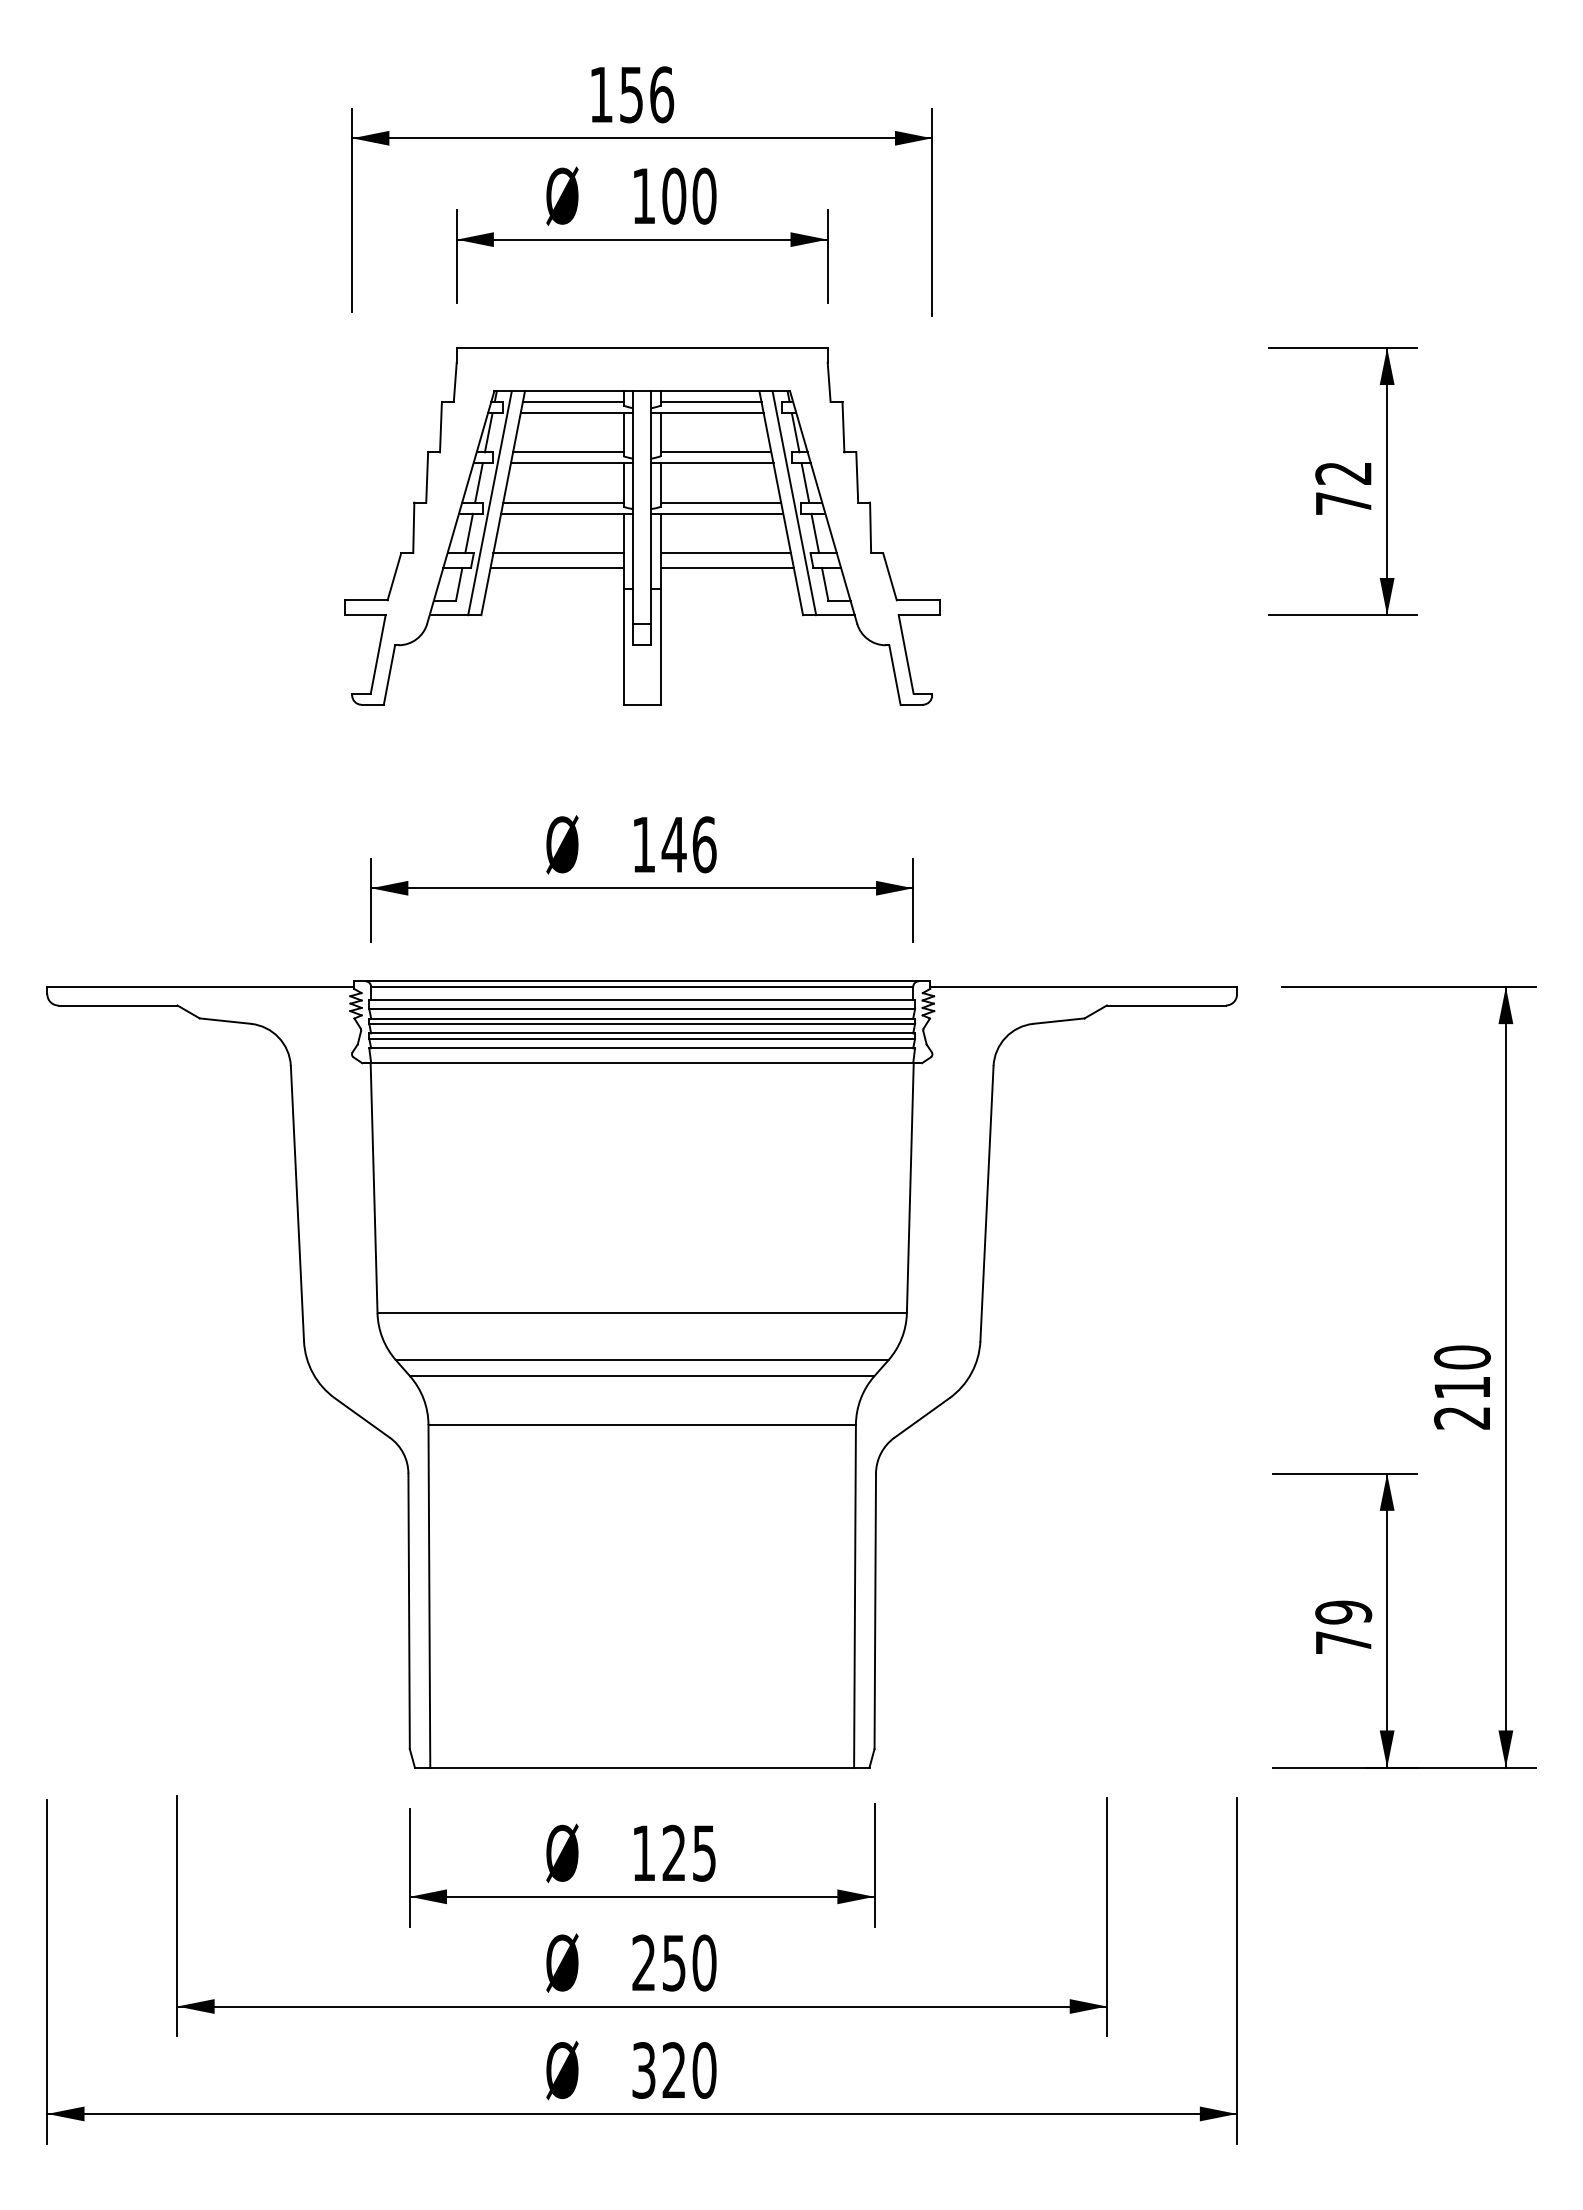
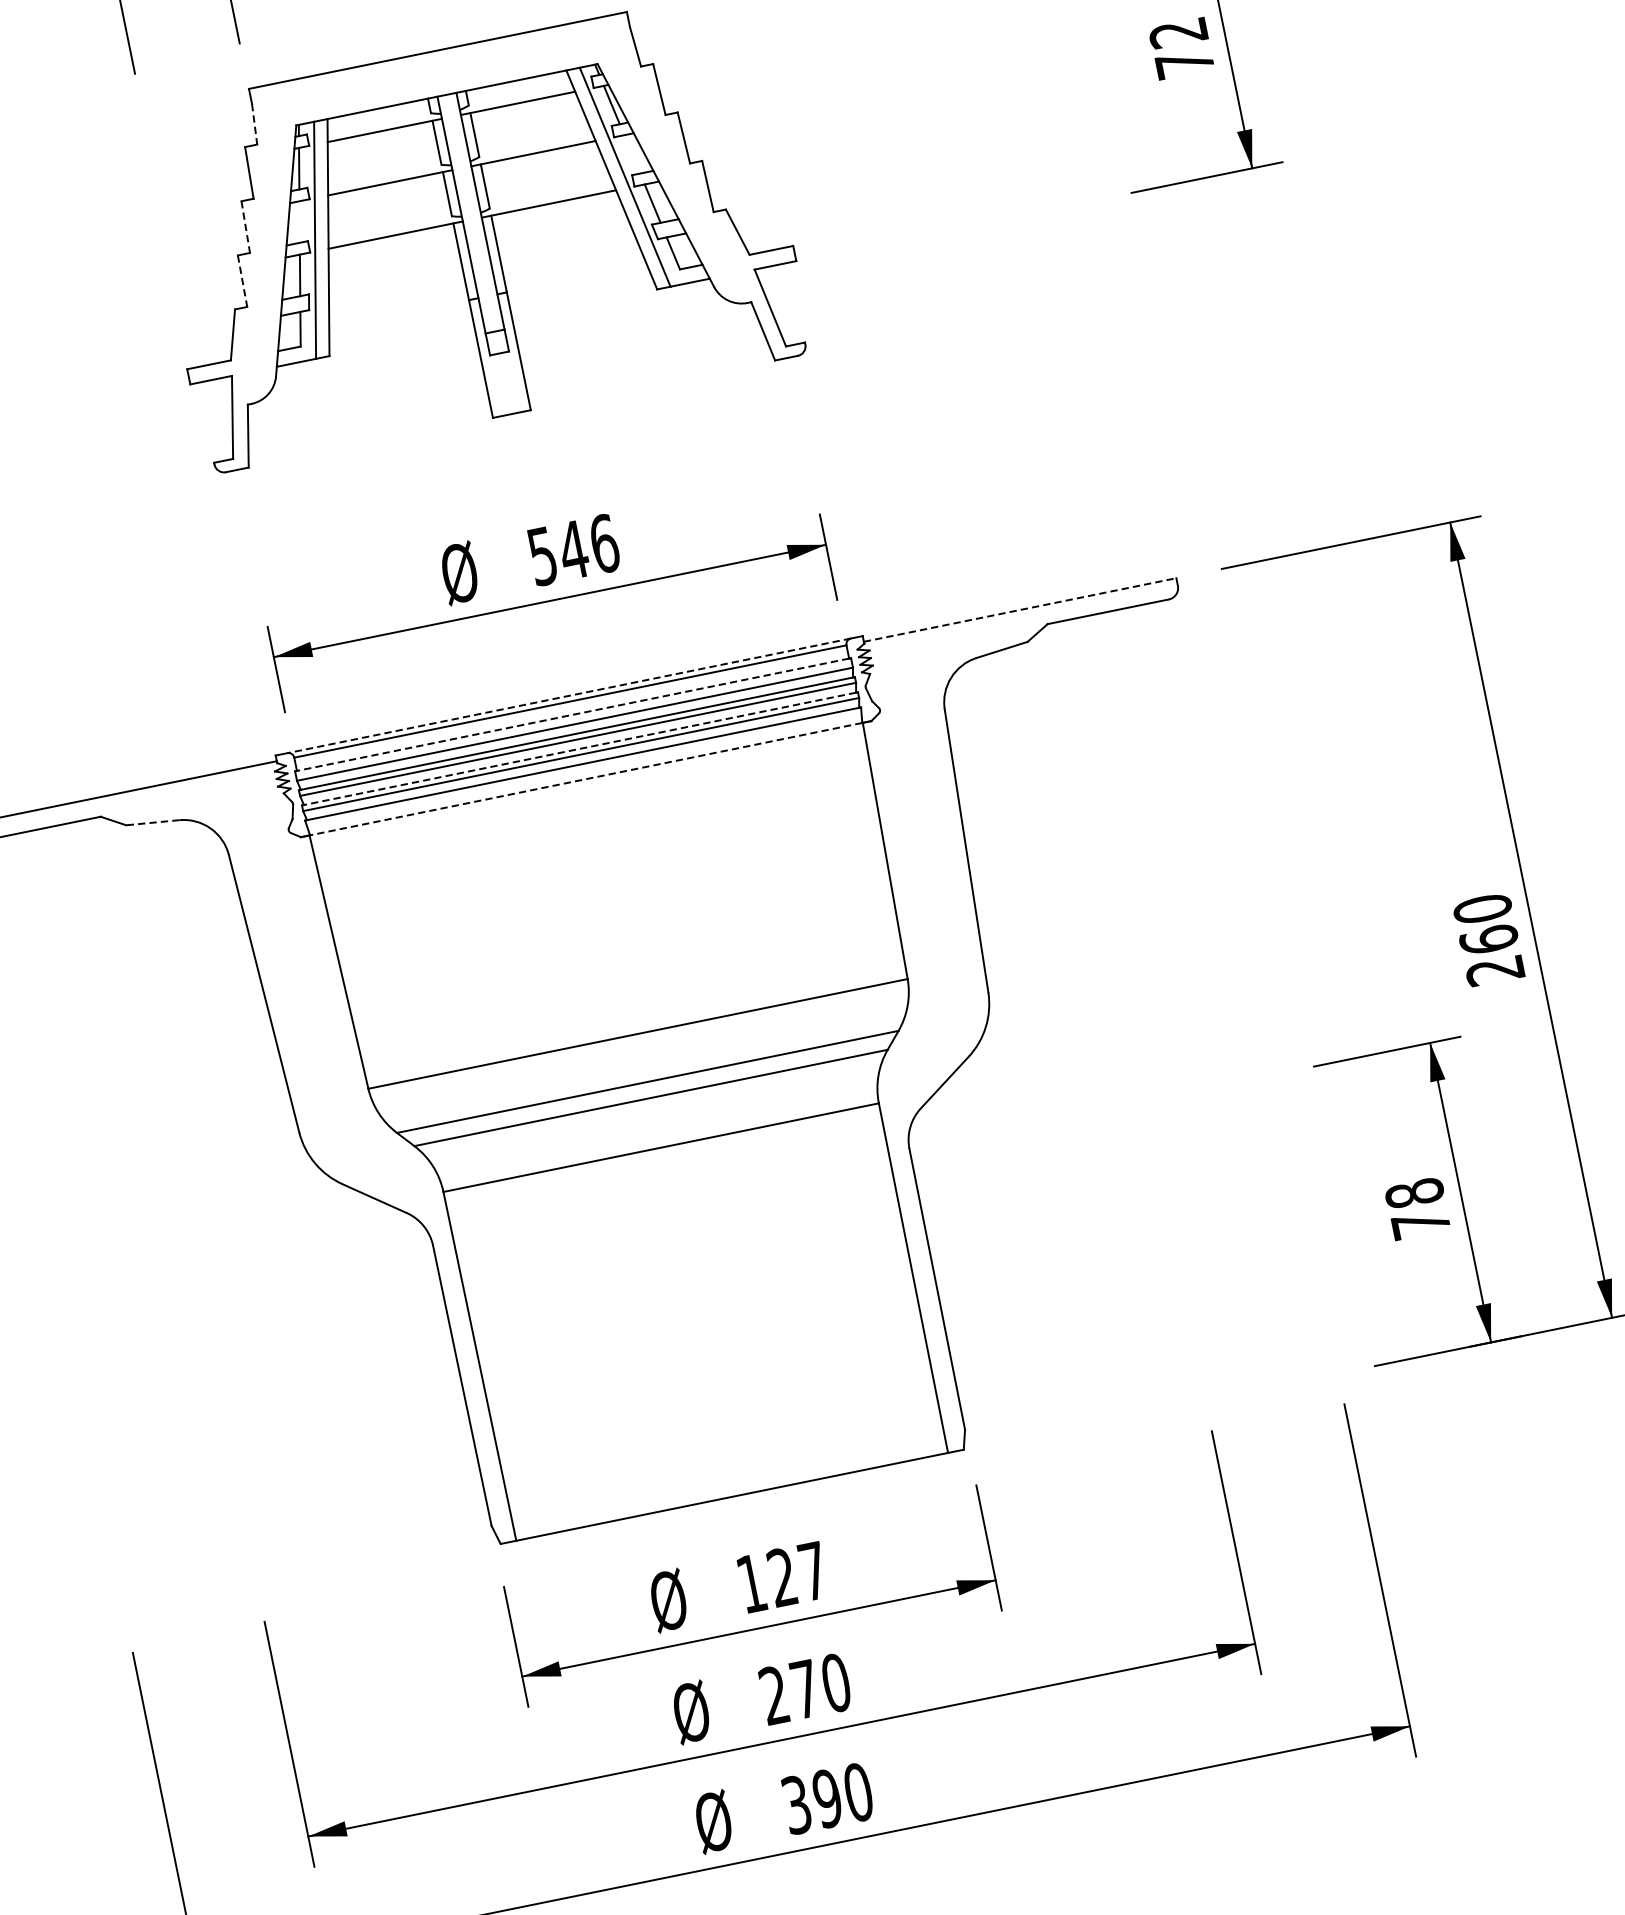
line: (455, 382) -> (254, 124), solid -> dashed
line: (572, 401) -> (378, 119), removed
line: (710, 401) -> (518, 90), removed
line: (568, 452) -> (384, 172), removed
line: (715, 452) -> (534, 141), removed
line: (427, 478) -> (246, 228), solid -> dashed
line: (478, 482) -> (299, 221), removed
line: (805, 482) -> (632, 153), removed
line: (563, 502) -> (389, 224), removed
line: (720, 502) -> (549, 191), removed
line: (413, 528) -> (242, 281), solid -> dashed
line: (558, 553) -> (395, 277), removed
line: (725, 553) -> (565, 242), removed
line: (556, 567) -> (396, 291), removed
line: (726, 567) -> (569, 256), removed
text: (643, 845) -> (542, 557), 146 -> 546
line: (642, 981) -> (569, 695), solid -> dashed
line: (1084, 986) -> (1020, 609), solid -> dashed
line: (641, 999) -> (572, 714), solid -> dashed
line: (225, 1021) -> (153, 823), solid -> dashed
line: (641, 1033) -> (579, 749), solid -> dashed
line: (641, 1063) -> (585, 779), solid -> dashed
text: (1462, 1387) -> (1489, 939), 210 -> 260
text: (1343, 1612) -> (1414, 1193), 79 -> 78
text: (704, 1853) -> (813, 1571), 125 -> 127
text: (674, 1963) -> (805, 1689), 250 -> 270
text: (674, 2070) -> (827, 1798), 320 -> 390

